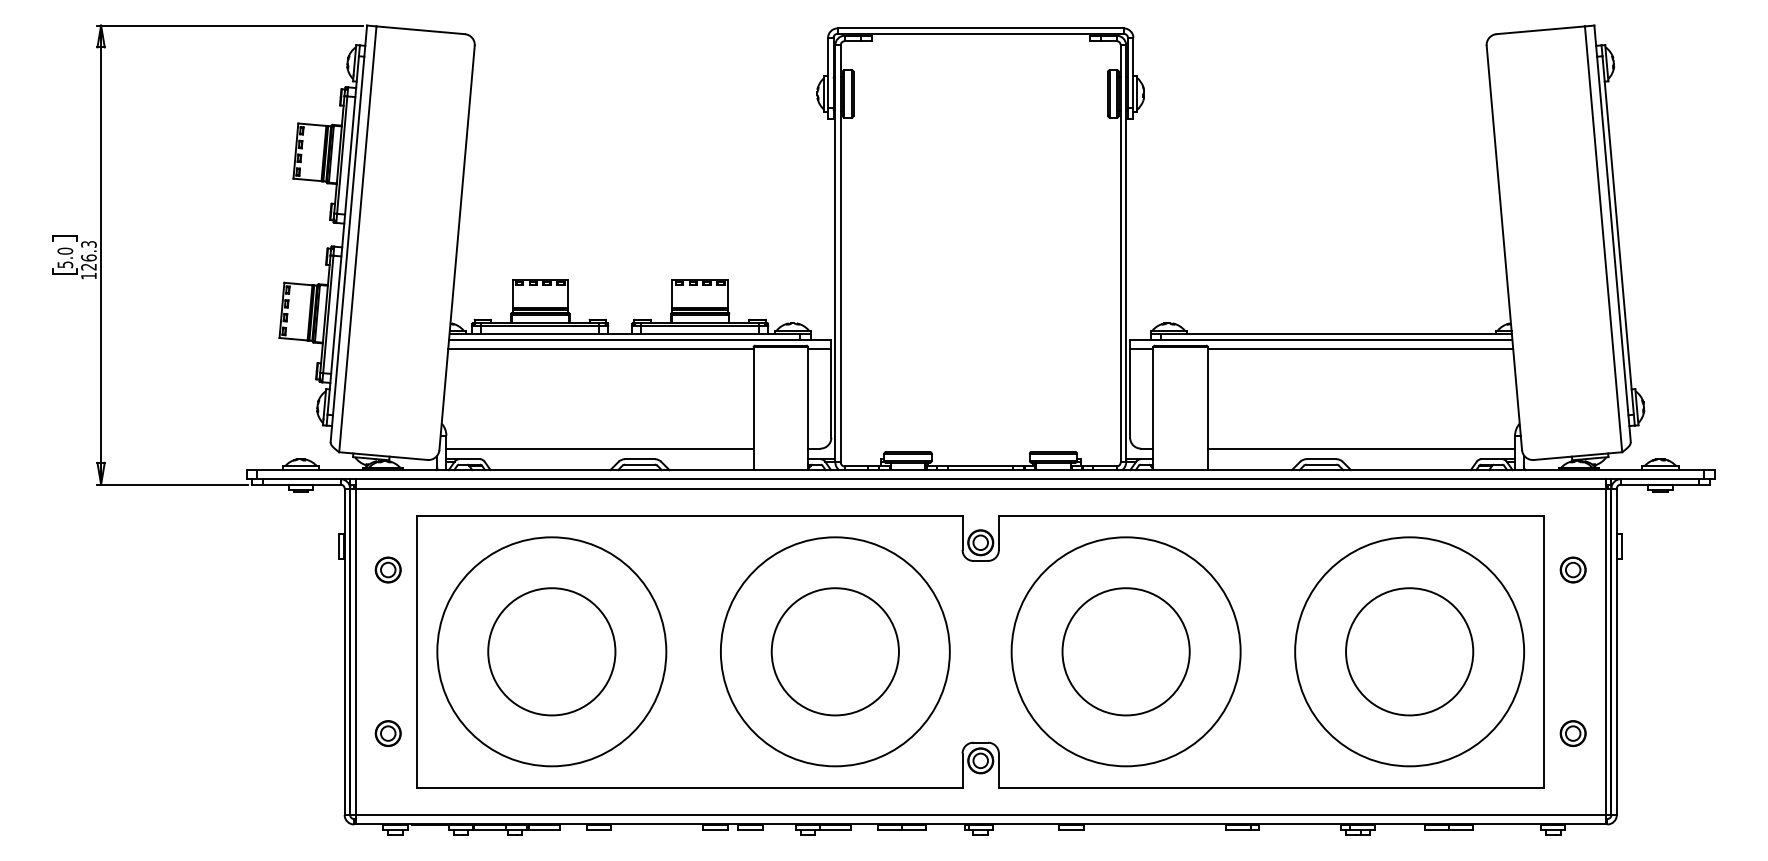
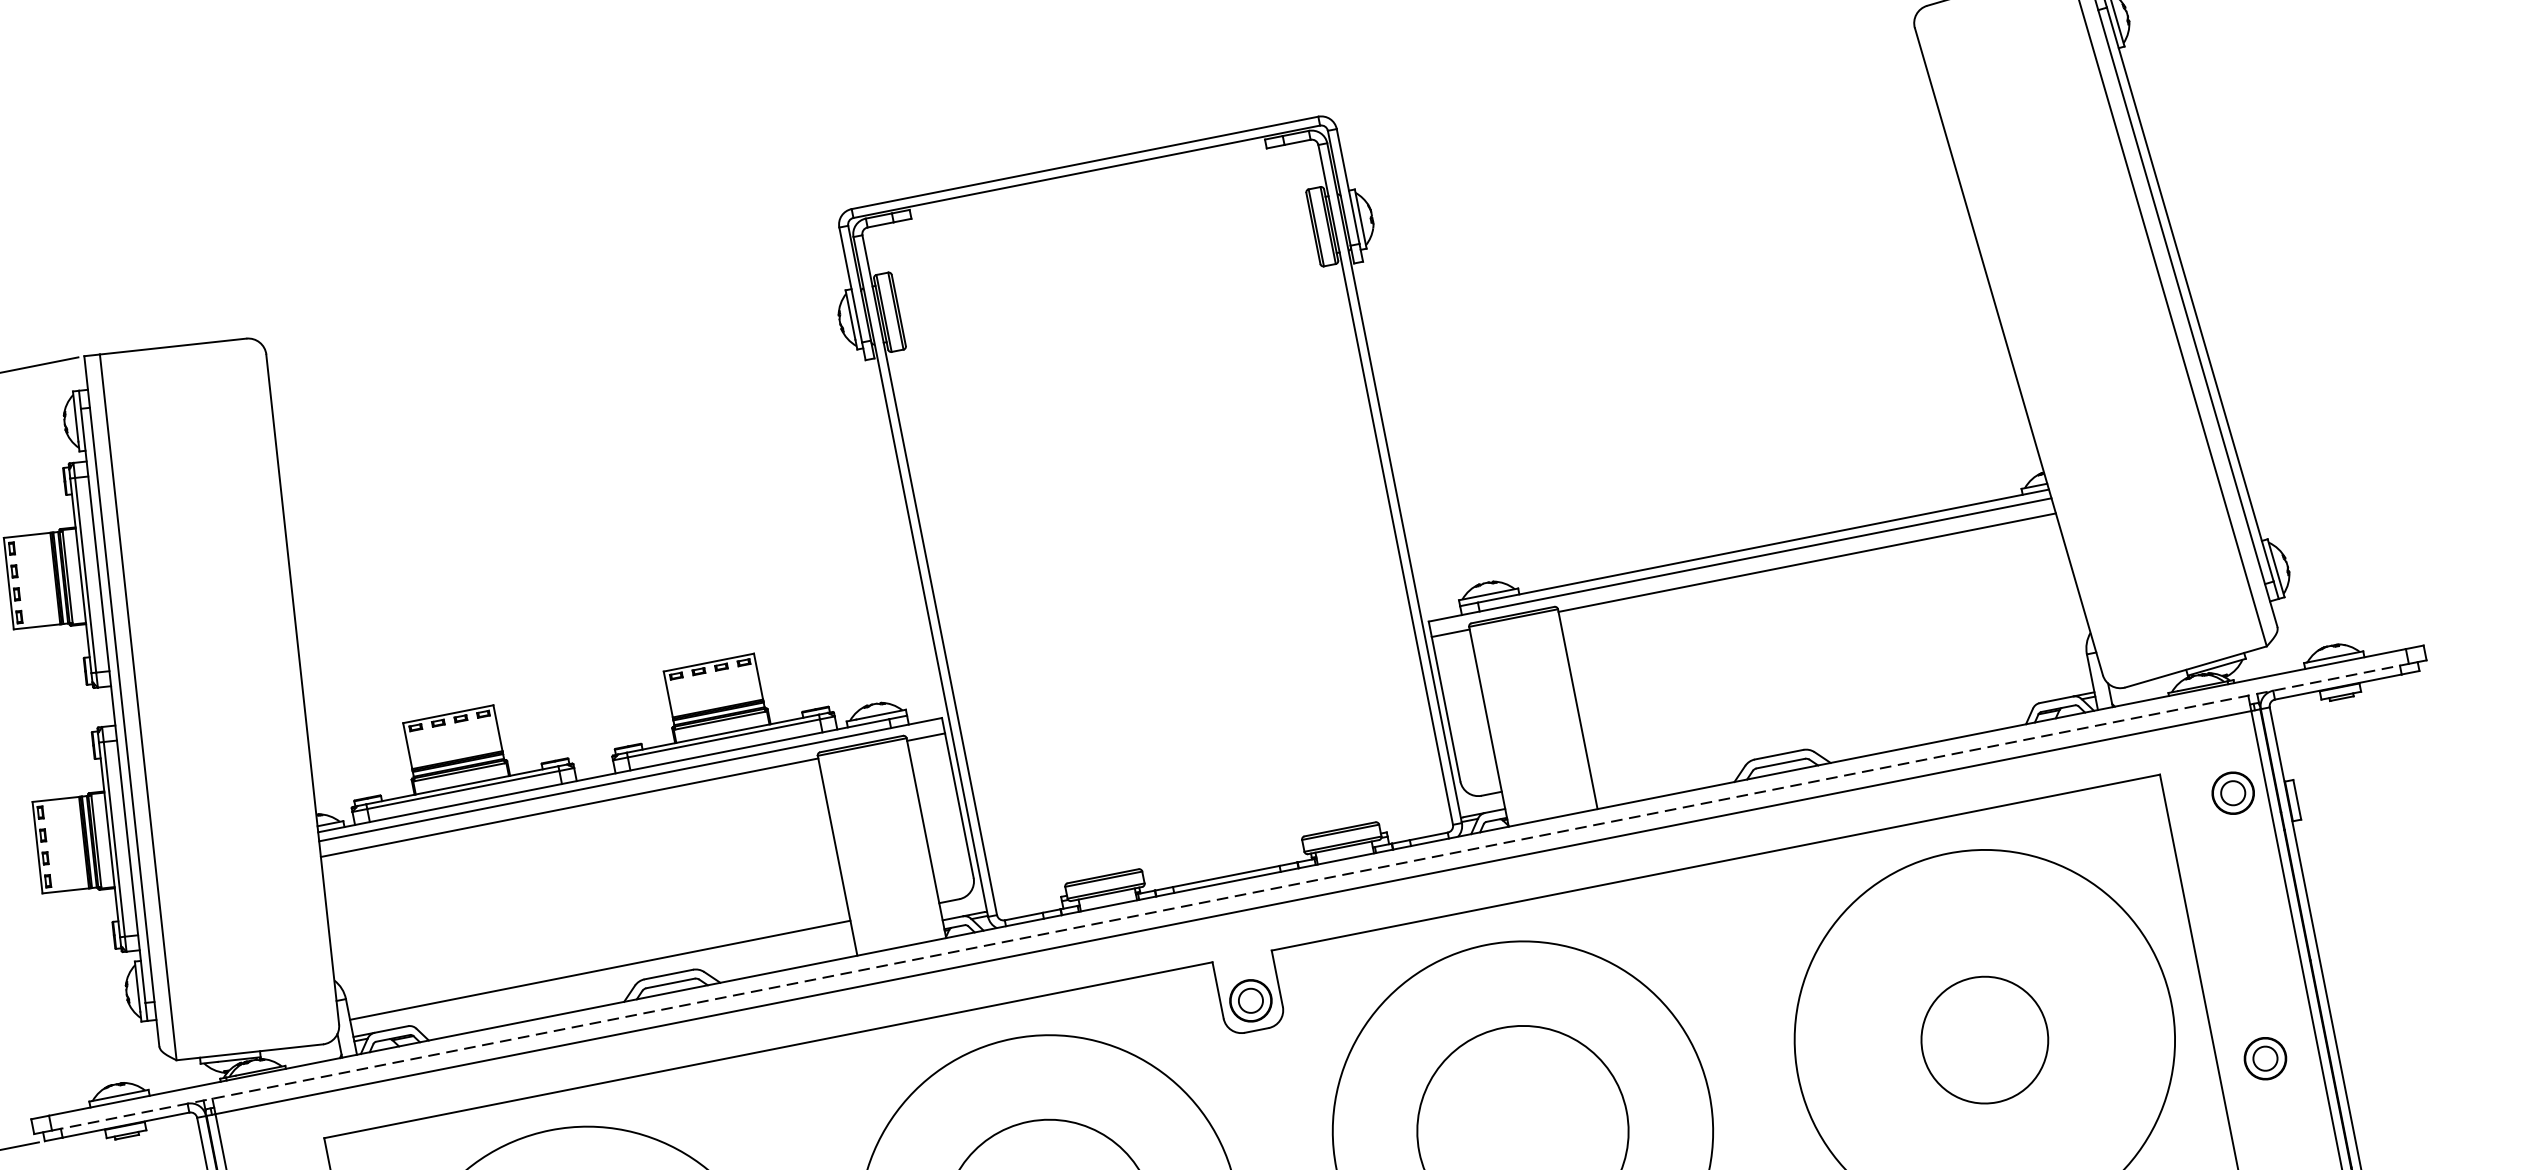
line: (1361, 448) -> (1840, 724), removed
line: (981, 479) -> (1231, 897), solid -> dashed
part: (1572, 569) -> (2231, 792), moved
circle: (1409, 651) -> (1984, 1039), size x0.6
part: (1572, 733) -> (2264, 1058), moved

